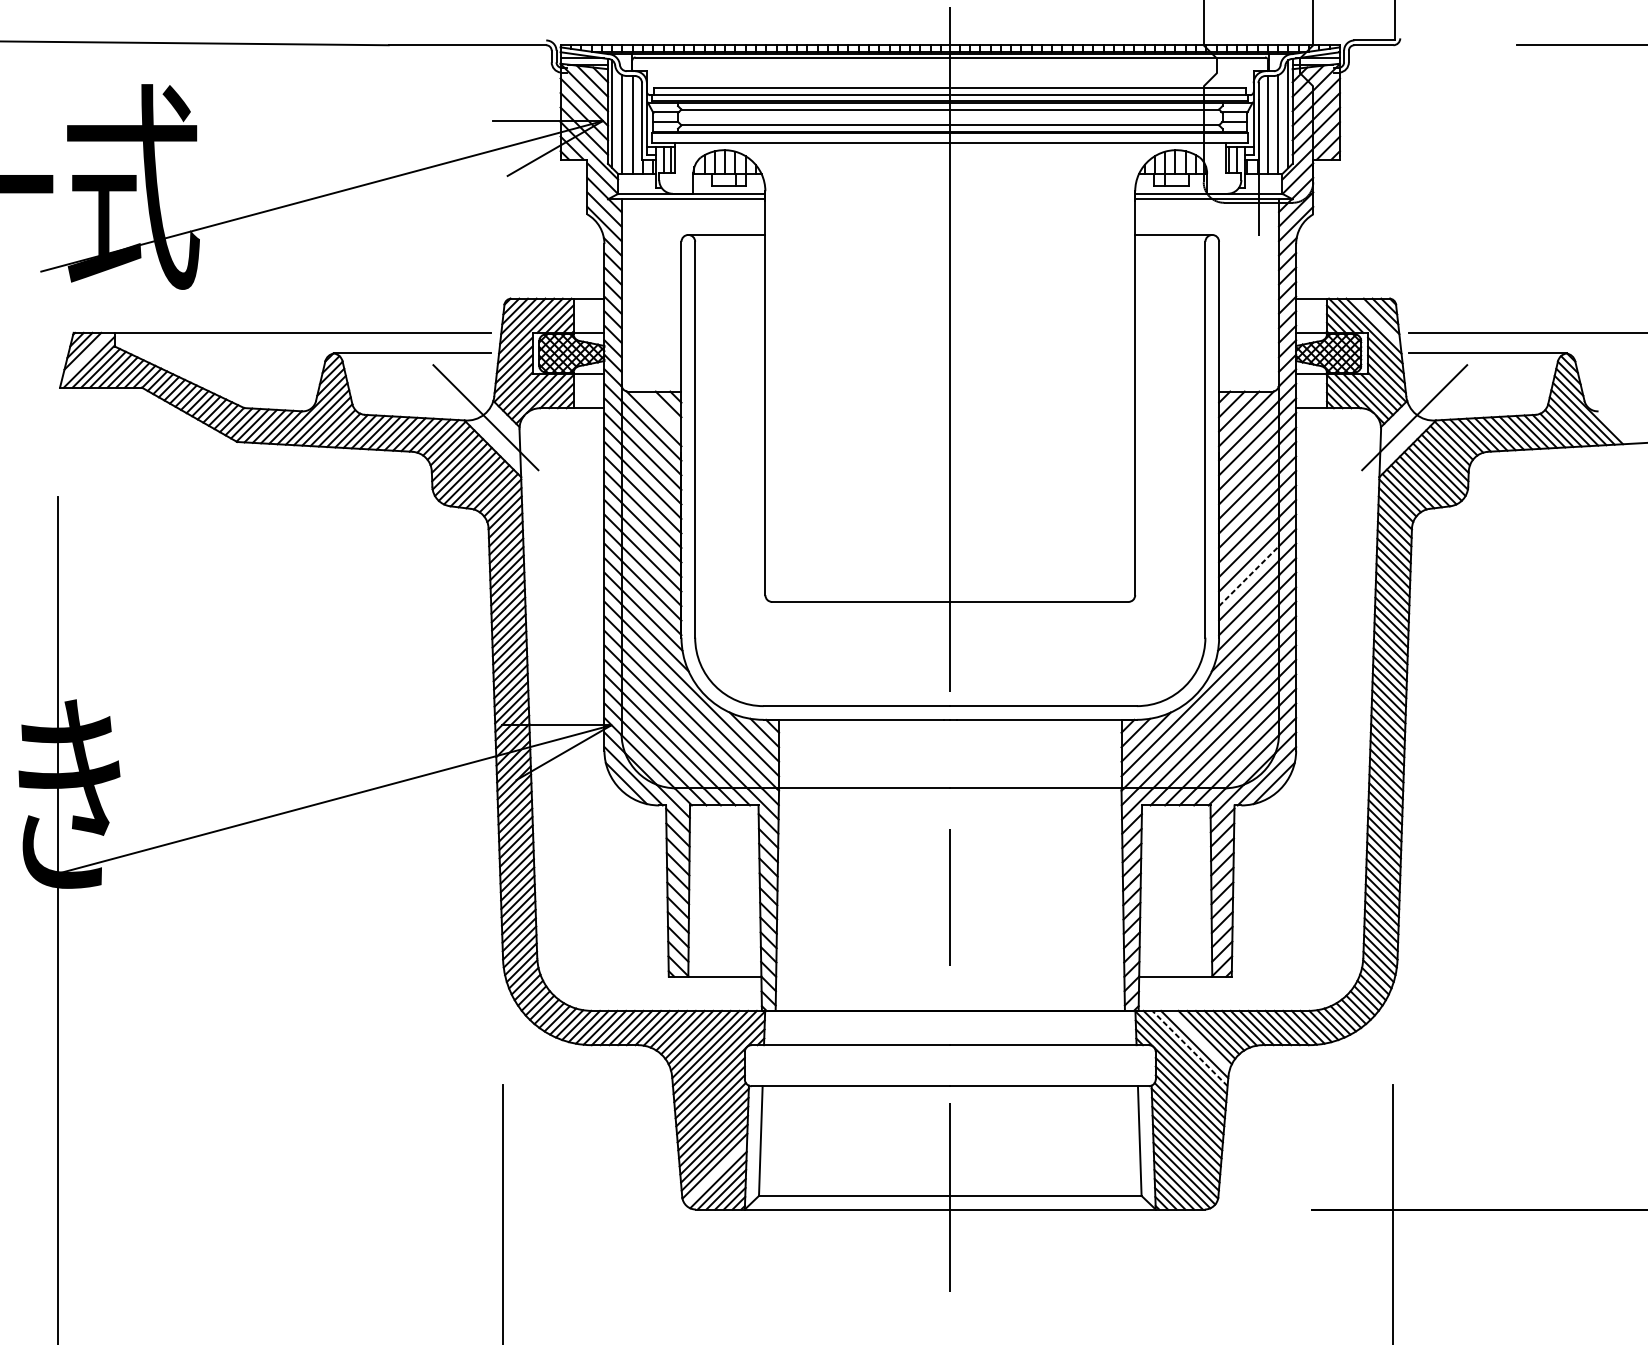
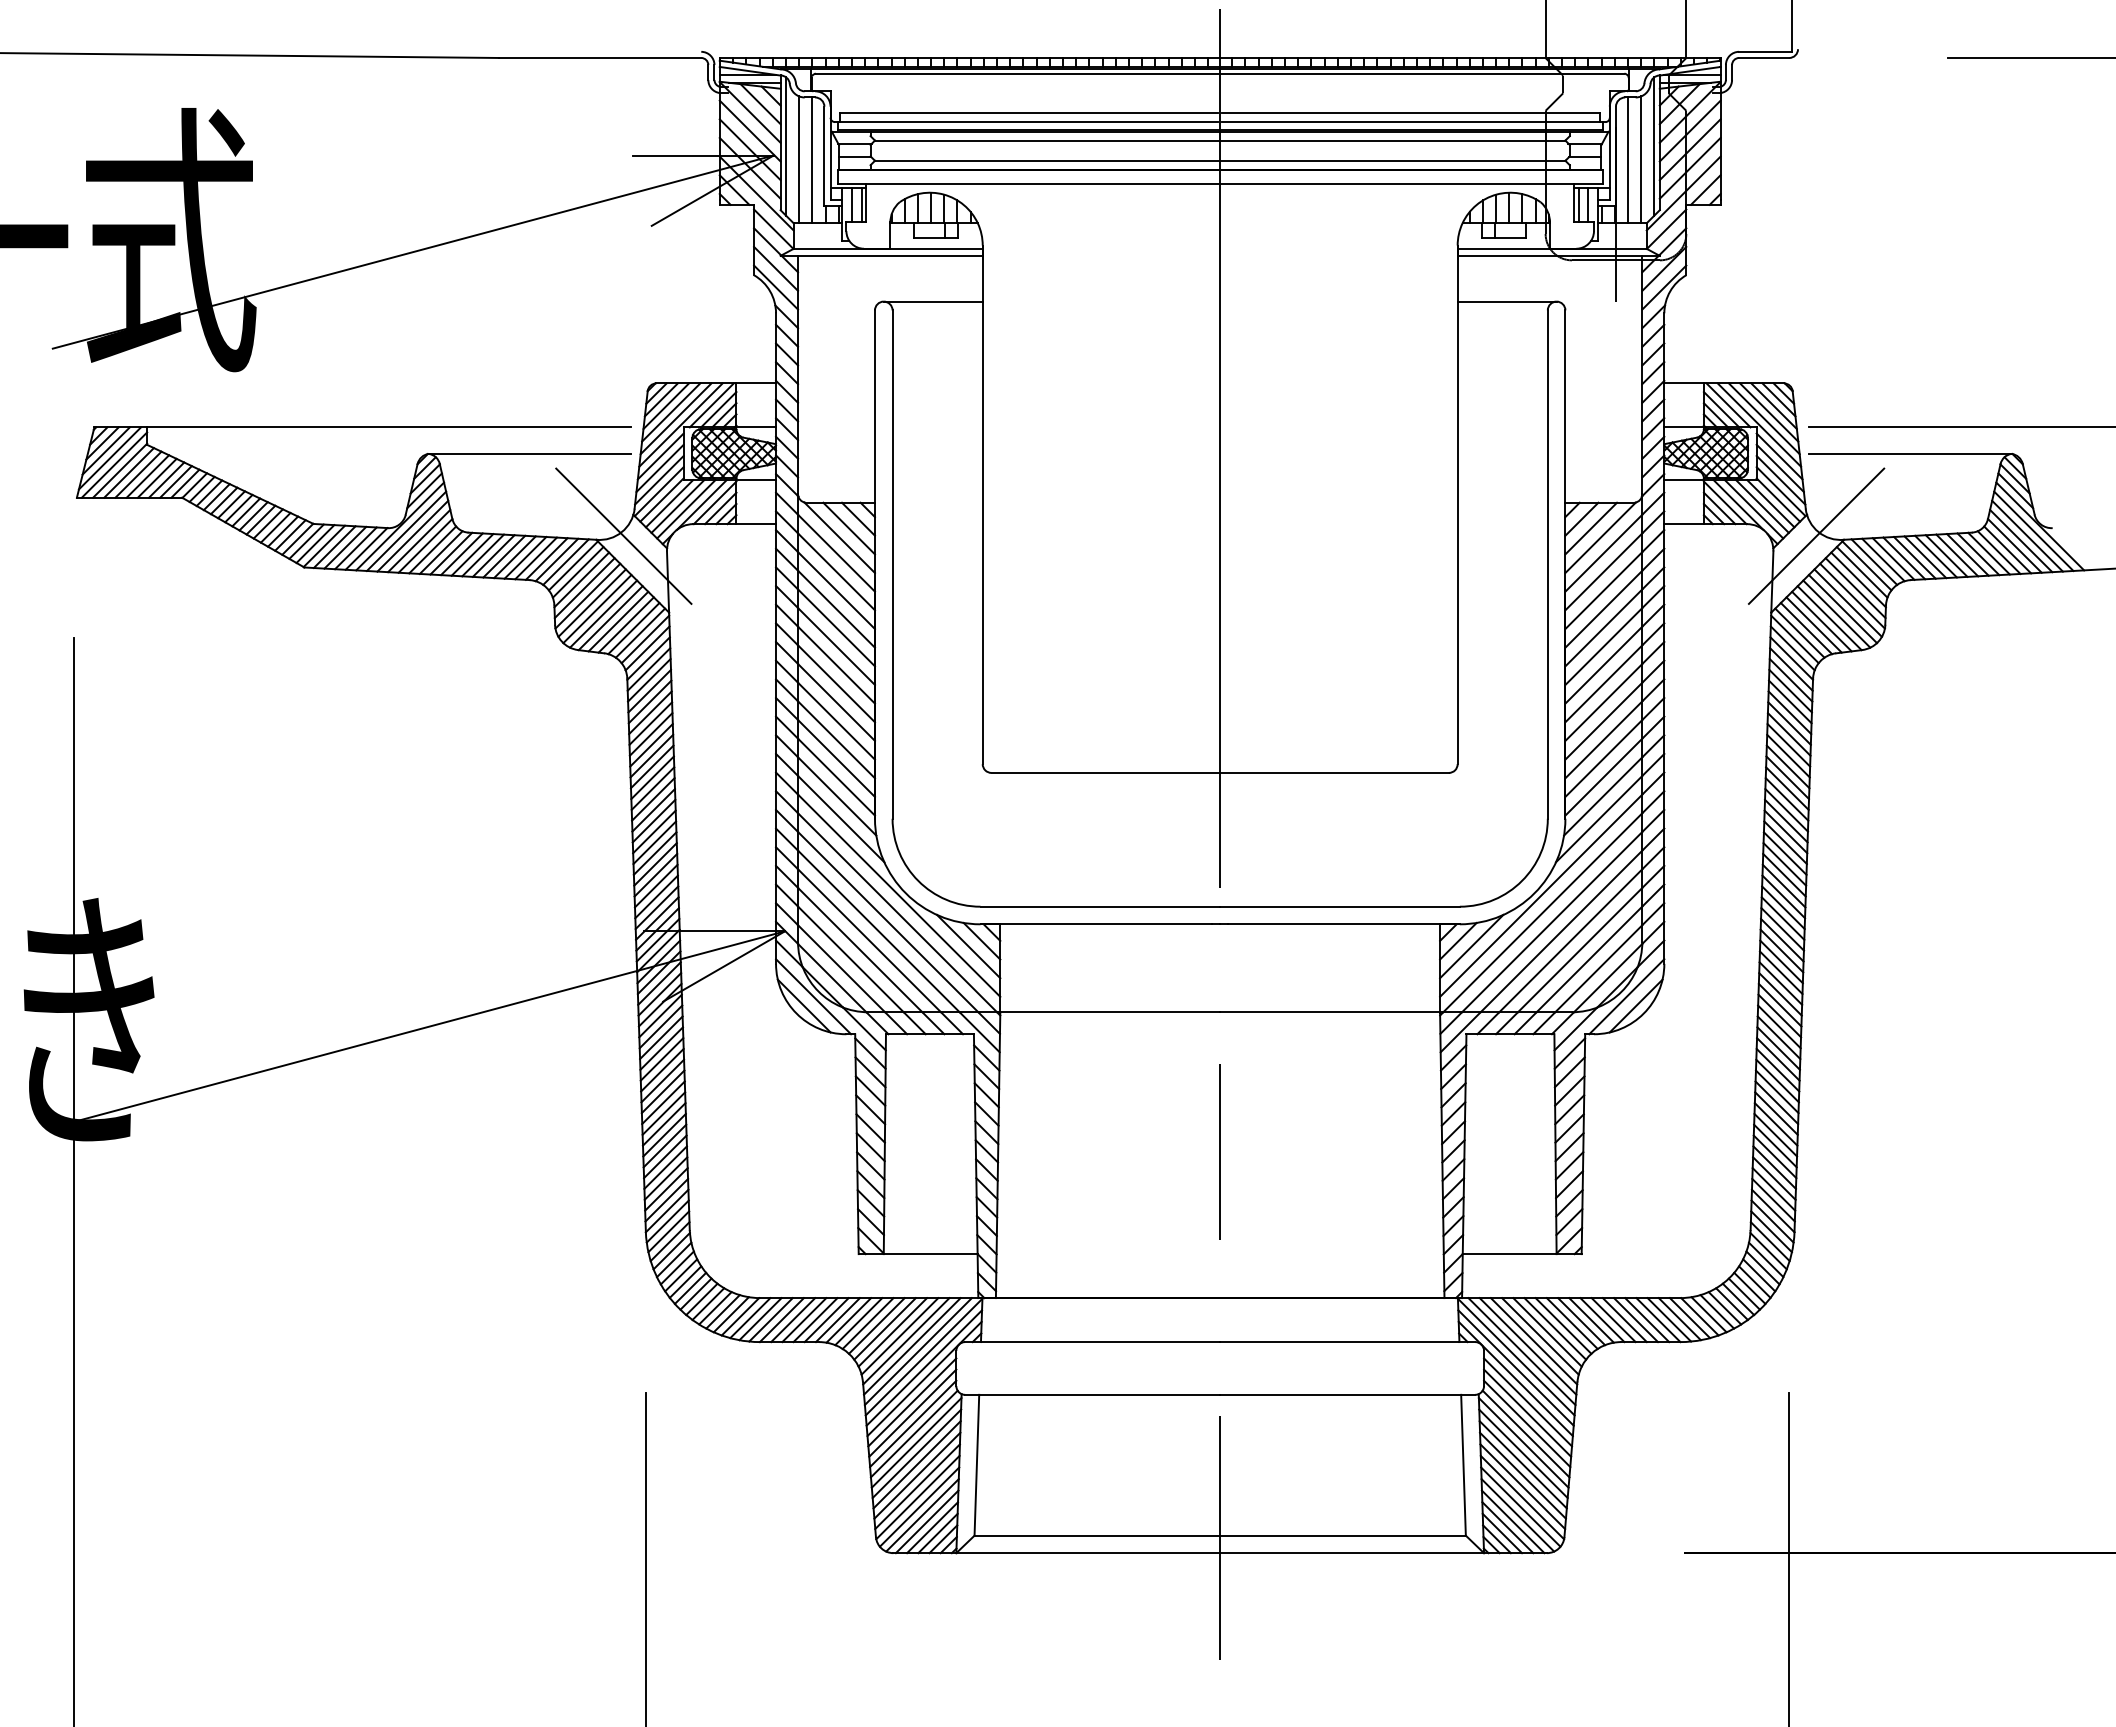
line: (1378, 321) -> (1769, 412), added
line: (85, 357) -> (109, 458), added
line: (660, 411) -> (848, 528), added
line: (1249, 575) -> (1604, 739), dashed -> solid
line: (1199, 1040) -> (1540, 1336), added
line: (1189, 1048) -> (1527, 1346), dashed -> solid
line: (716, 1173) -> (919, 1506), added

